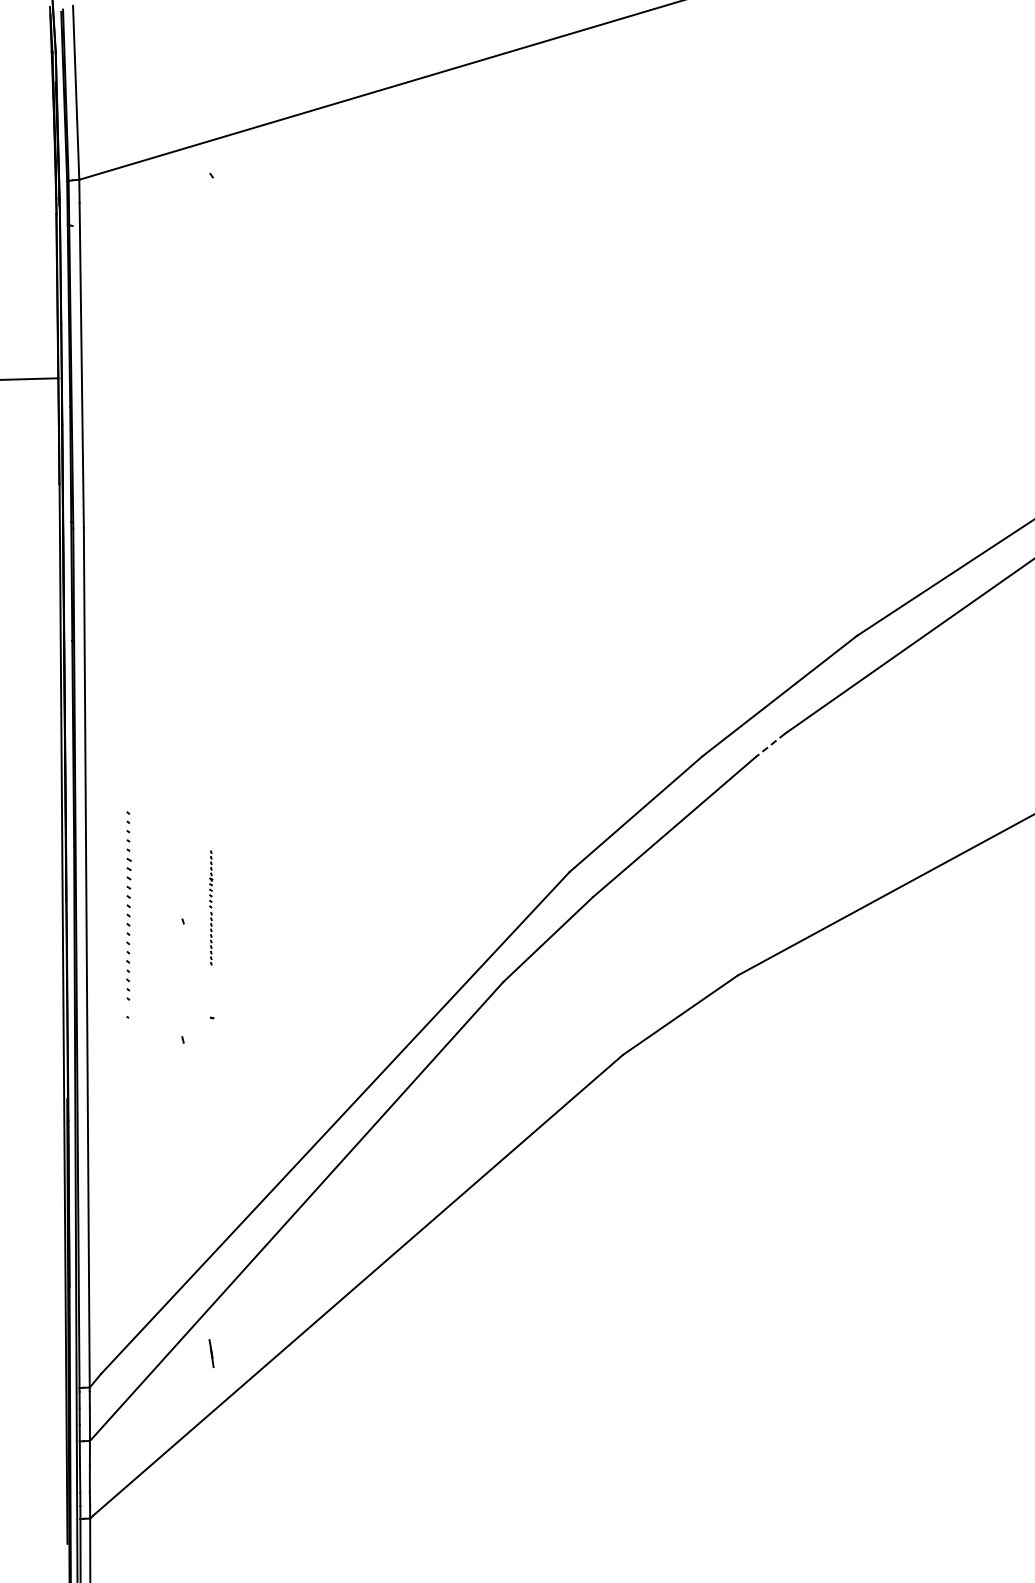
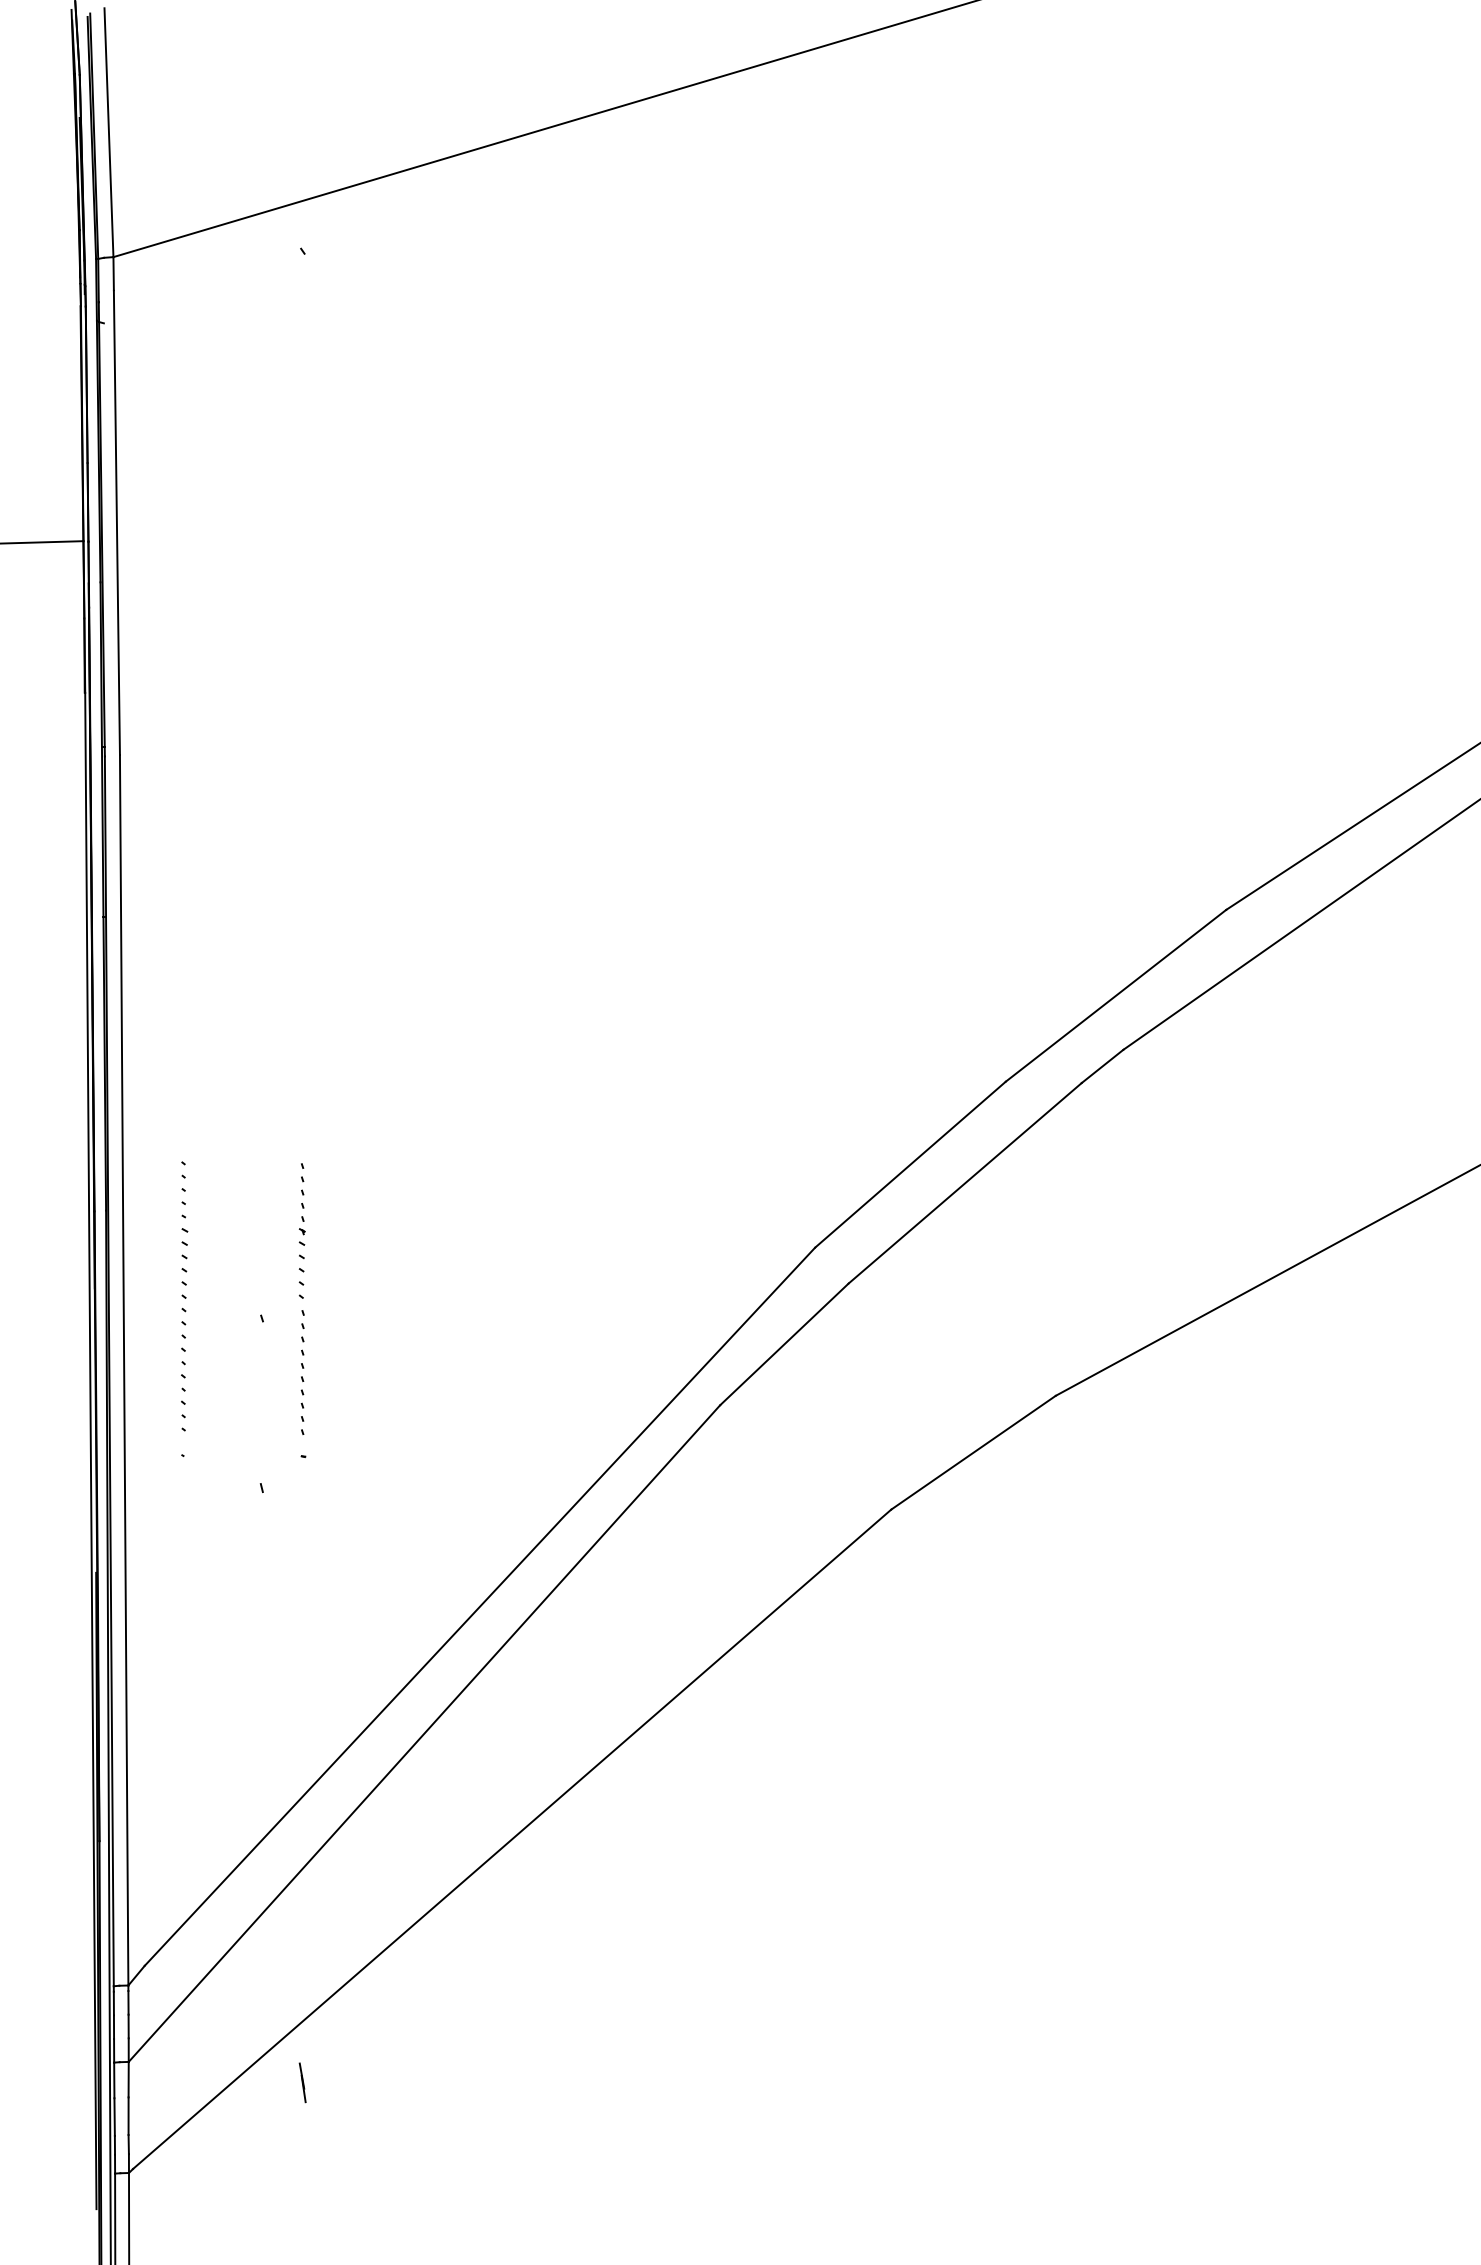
line: (770, 745) -> (1102, 1066), dashed -> solid
part: (210, 907) -> (301, 1298), size x1.67
line: (211, 1353) -> (302, 2082), moved

